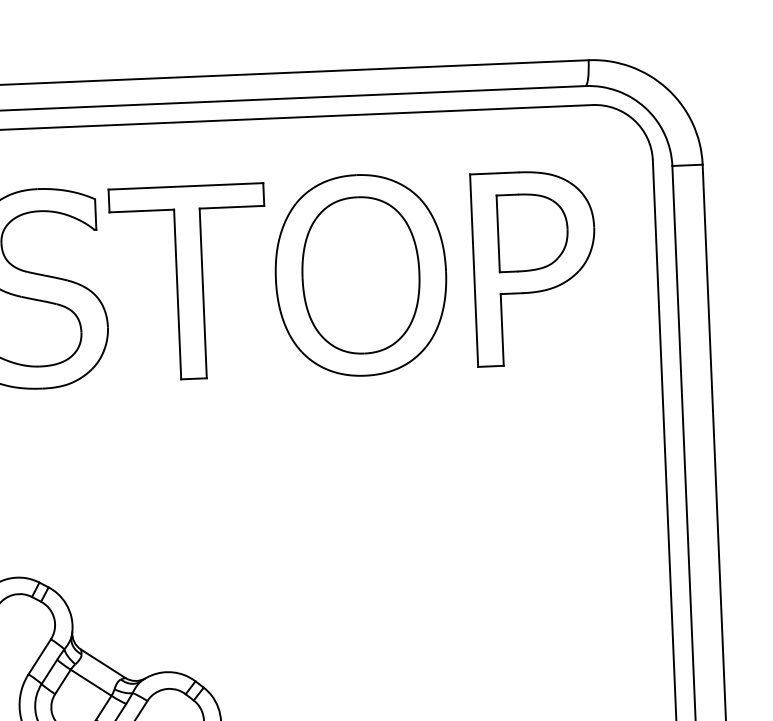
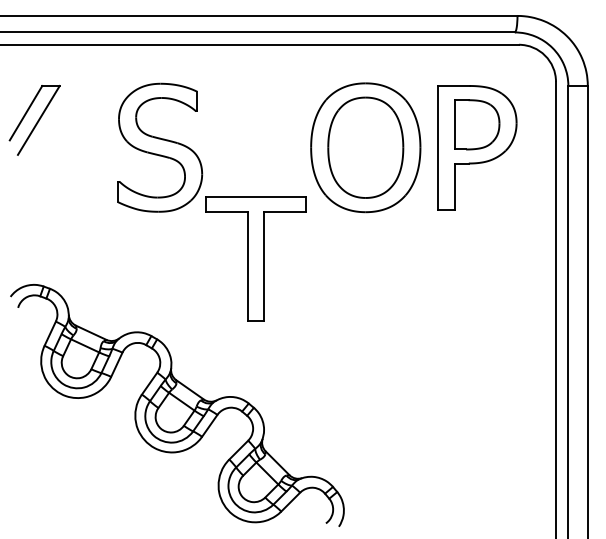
part: (189, 282) -> (255, 258), moved

